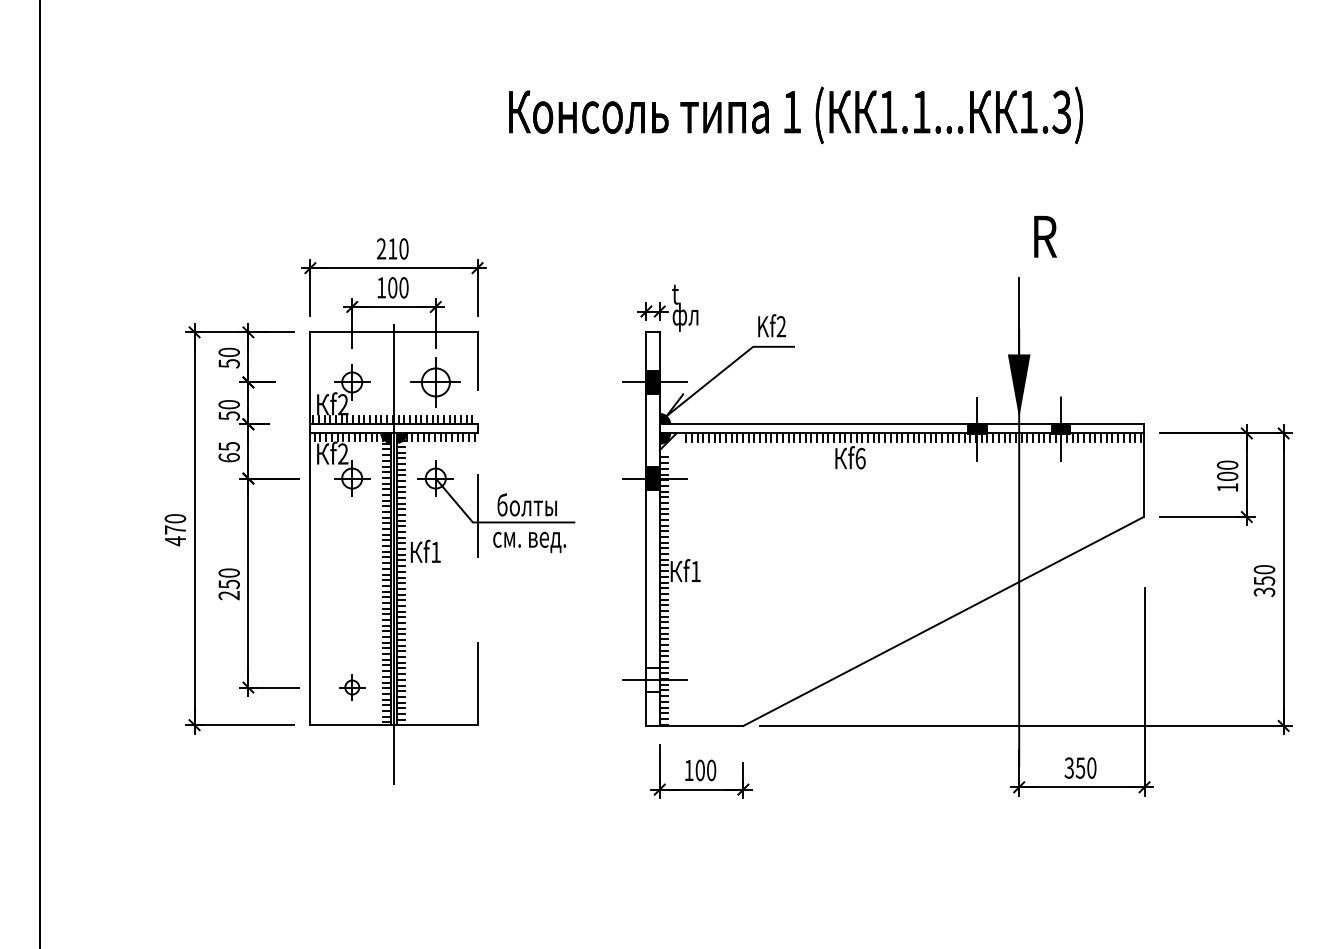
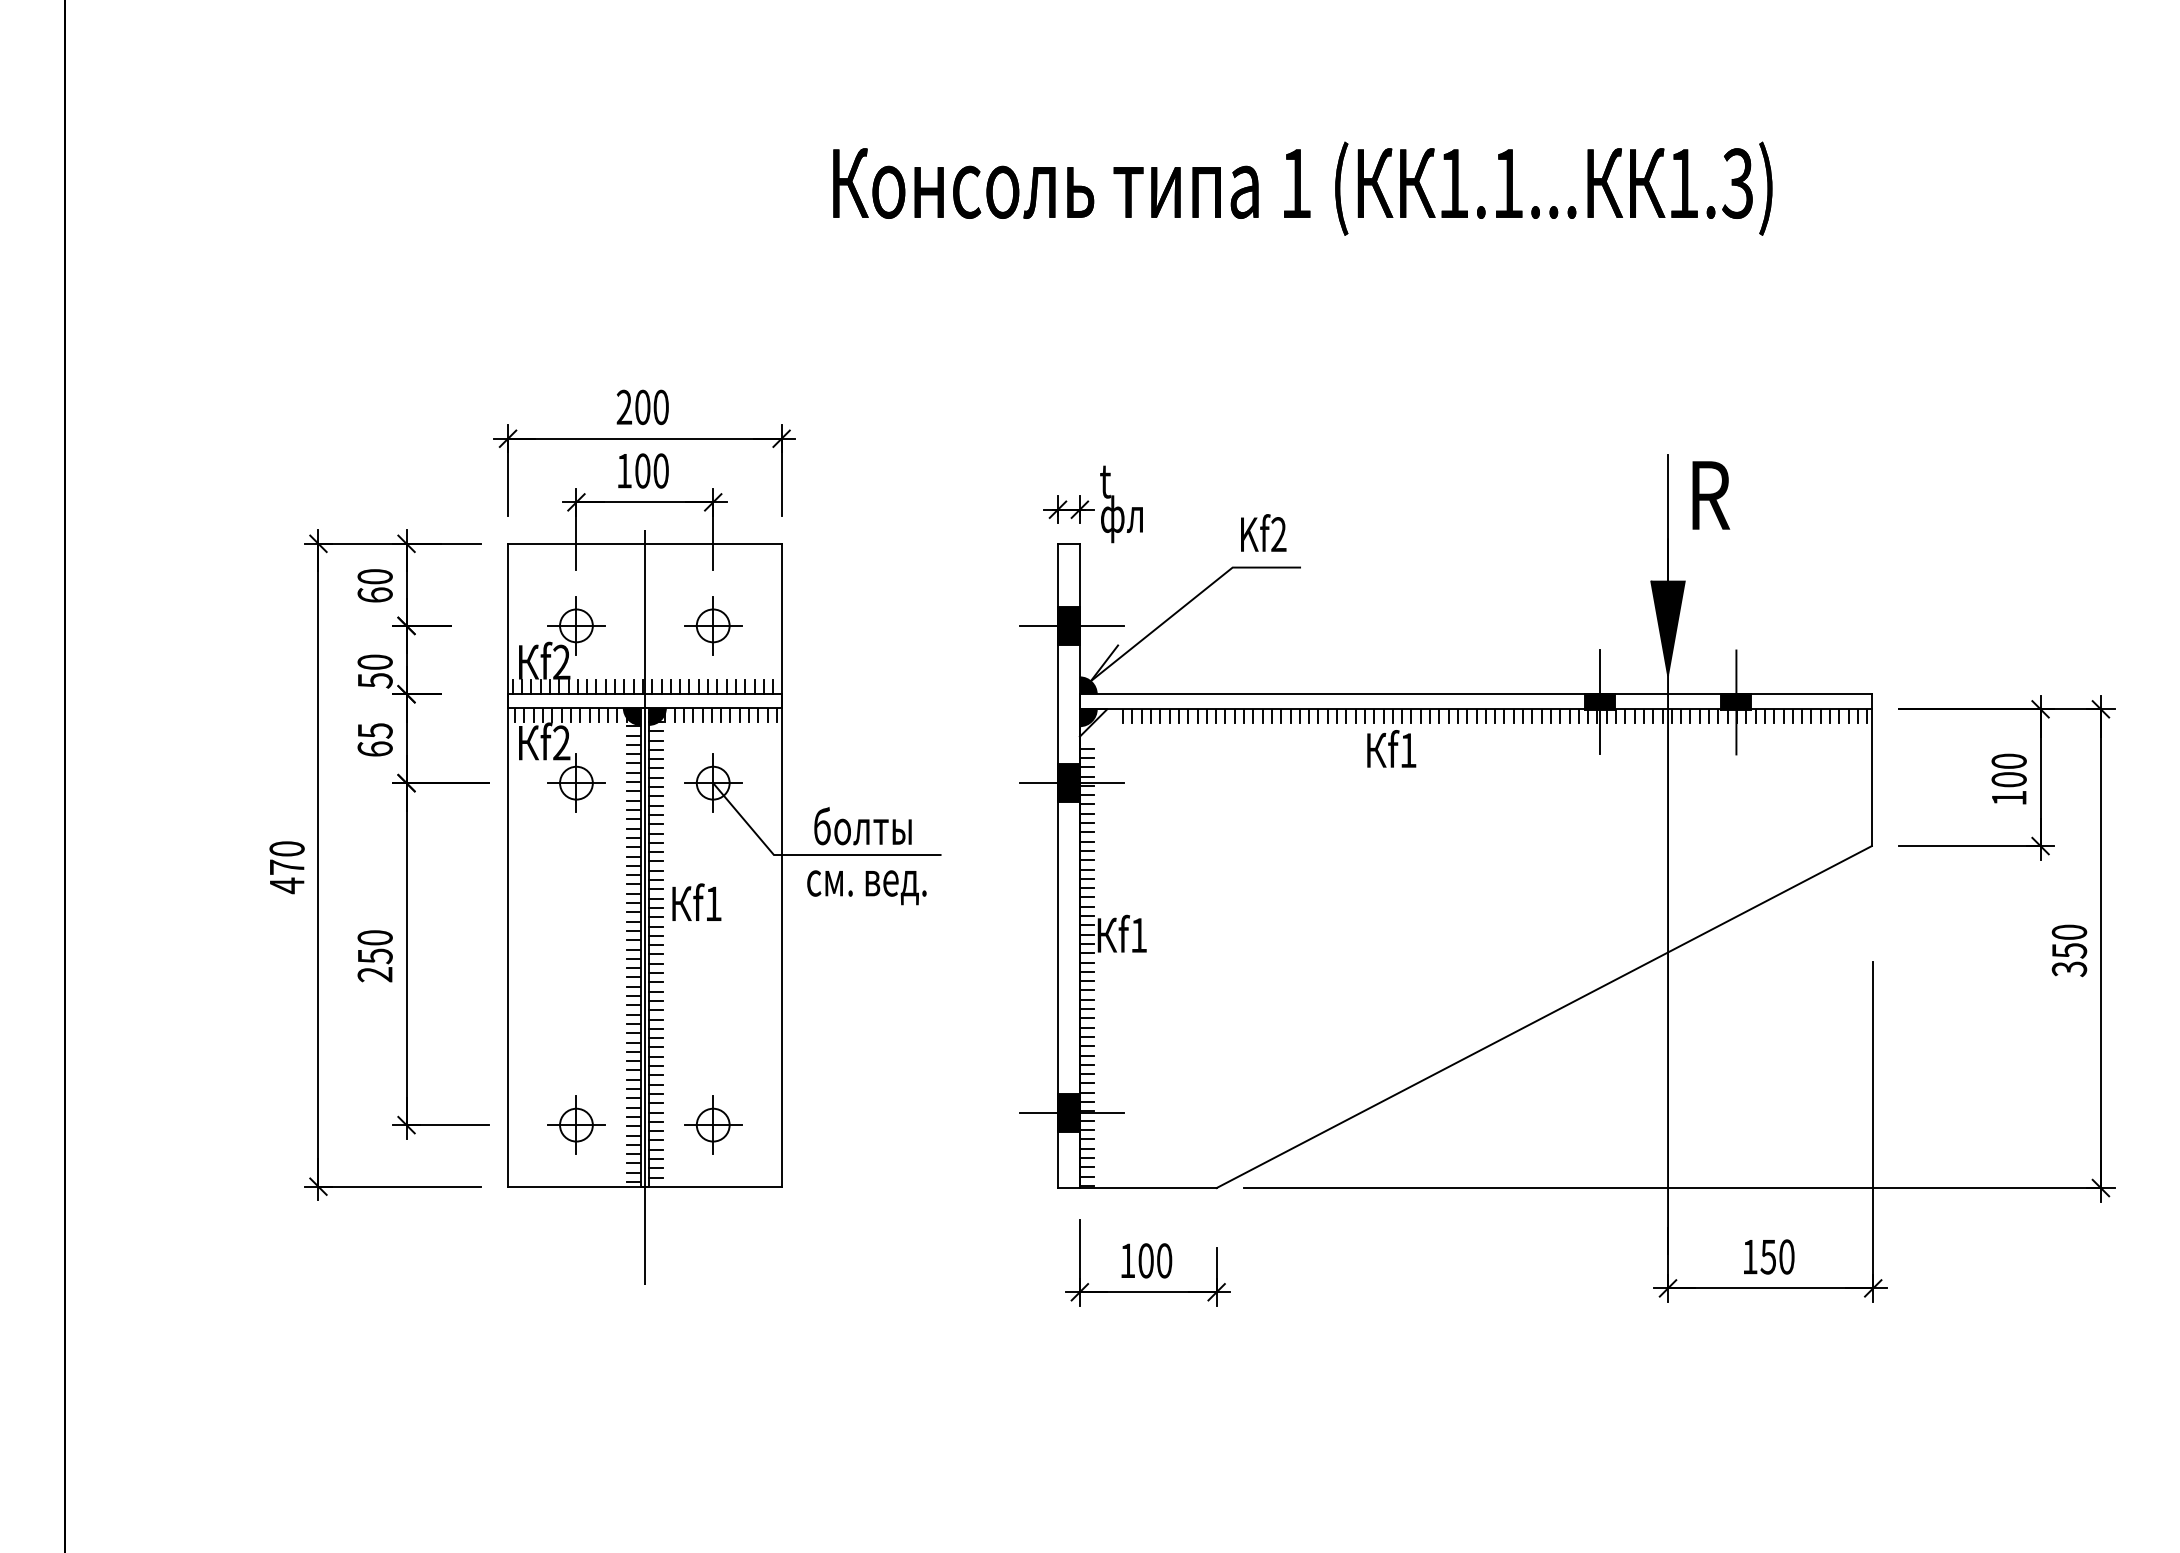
text: (1045, 236) -> (1711, 495), moved
text: (392, 248) -> (642, 406), 210 -> 200
text: (228, 363) -> (373, 594), 50 -> 60
part: (435, 382) -> (712, 625), size x0.71
text: (860, 458) -> (1408, 750), f6 -> f1
line: (477, 528) -> (781, 864), dashed -> solid
fill: (652, 679) -> (1067, 1112), added
part: (352, 687) -> (576, 1125), size x1.43
part: (435, 687) -> (712, 1125), added
text: (1068, 767) -> (1748, 1256), 350 -> 150

